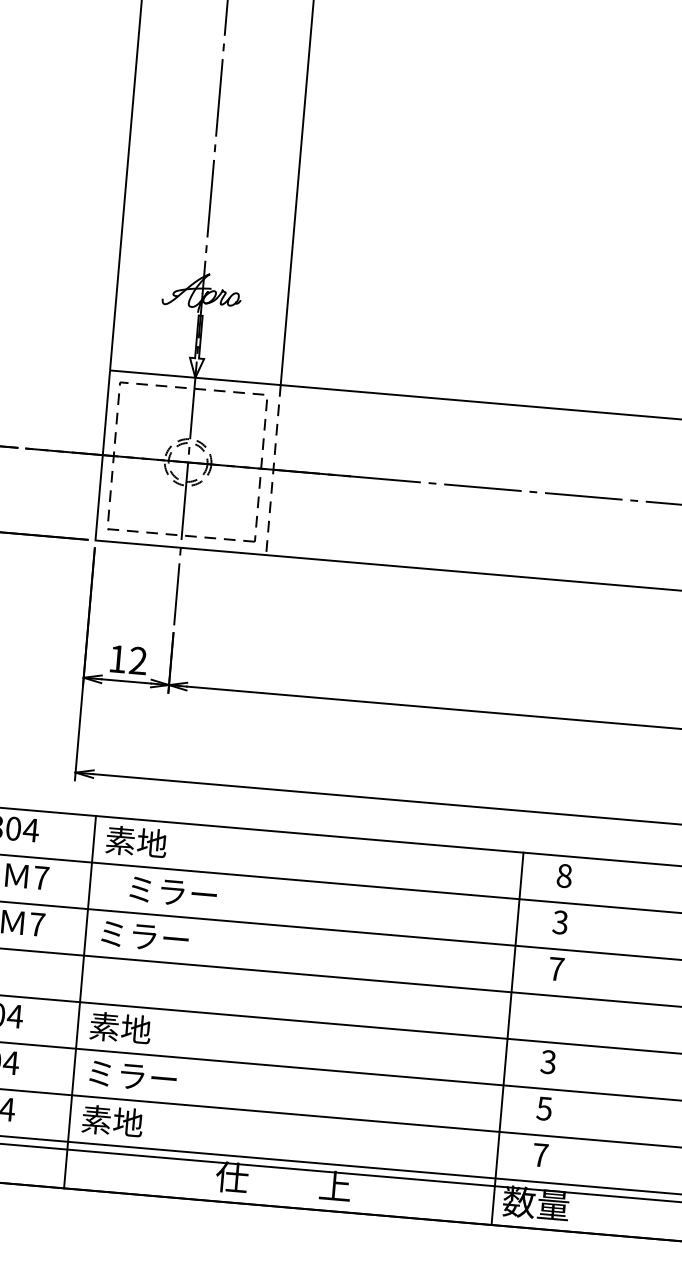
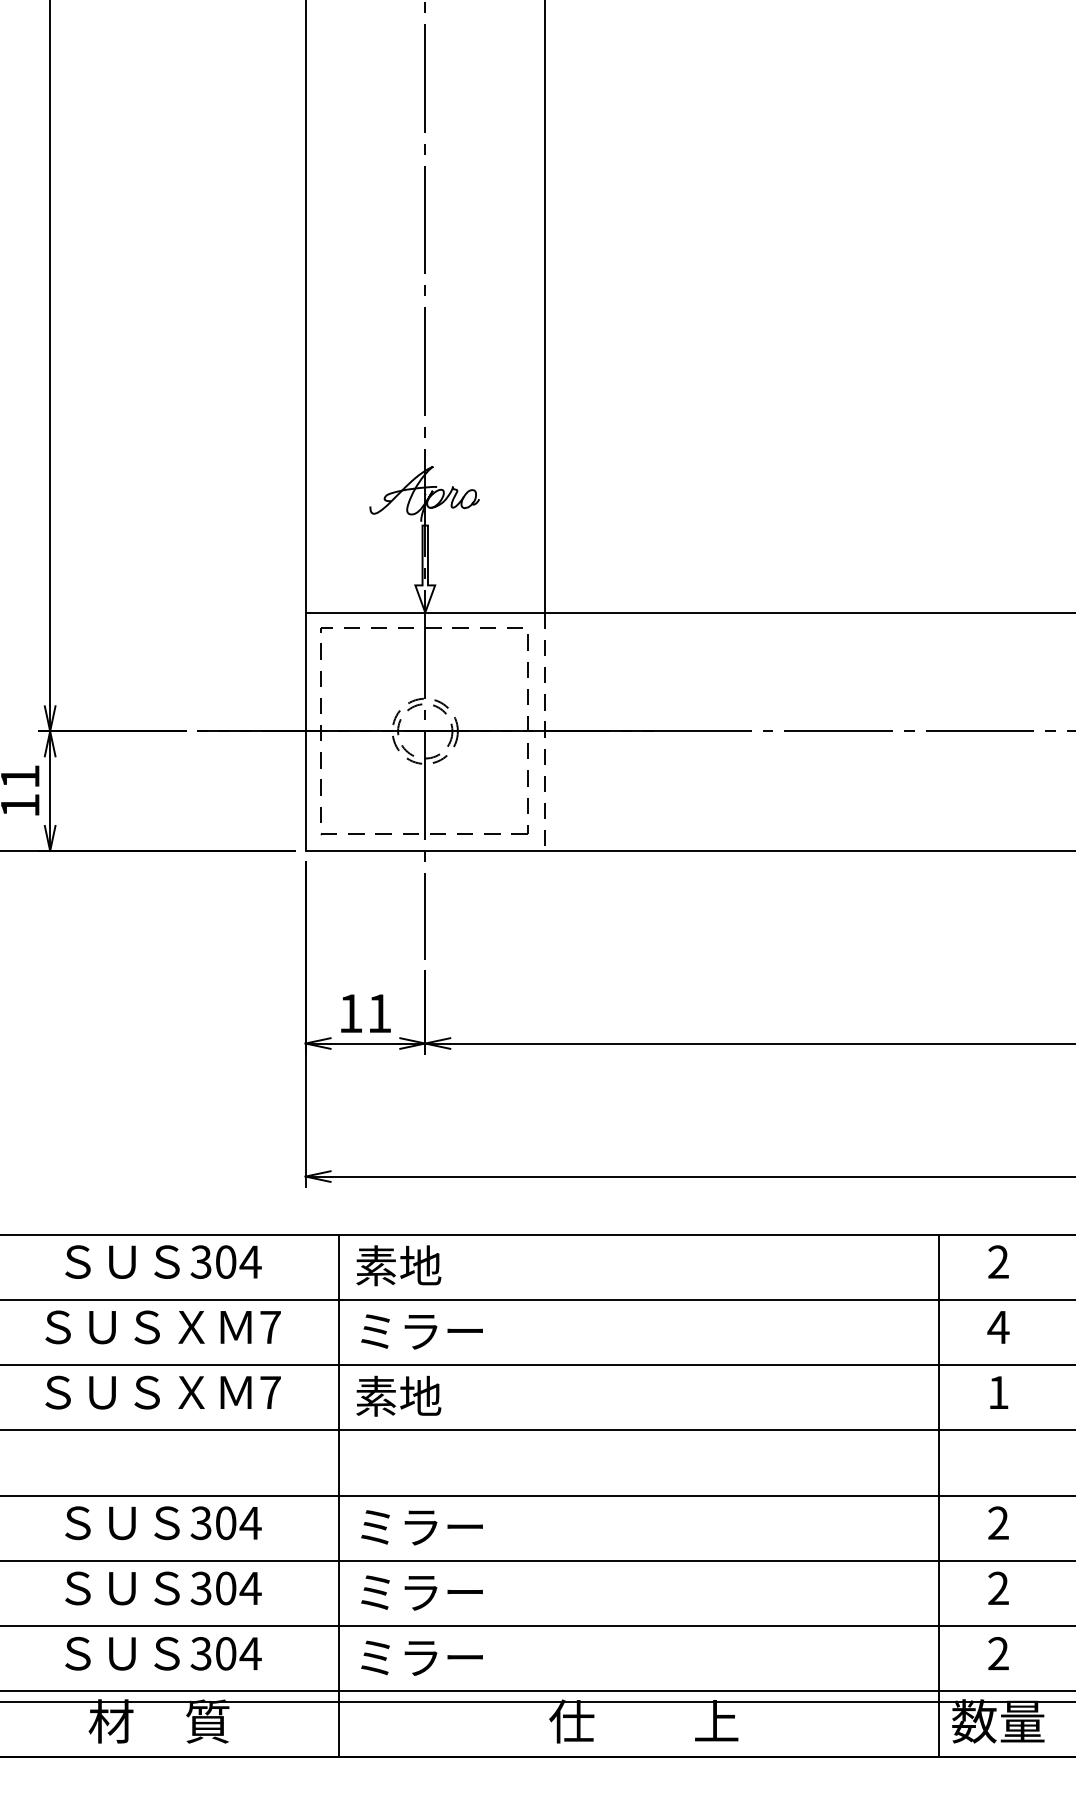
text: (138, 660) -> (379, 1013), 12 -> 11
text: (564, 875) -> (998, 1261), 8 -> 2
text: (173, 892) -> (421, 1331), moved
text: (560, 922) -> (998, 1327), 3 -> 4
text: (143, 935) -> (419, 1395), ミラー -> 素地
text: (556, 968) -> (998, 1392), 7 -> 1
text: (135, 1029) -> (419, 1526), 素地 -> ミラー
text: (547, 1062) -> (997, 1523), 3 -> 2
text: (543, 1108) -> (997, 1588), 5 -> 2
text: (127, 1122) -> (419, 1657), 素地 -> ミラー
text: (540, 1155) -> (998, 1653), 7 -> 2

